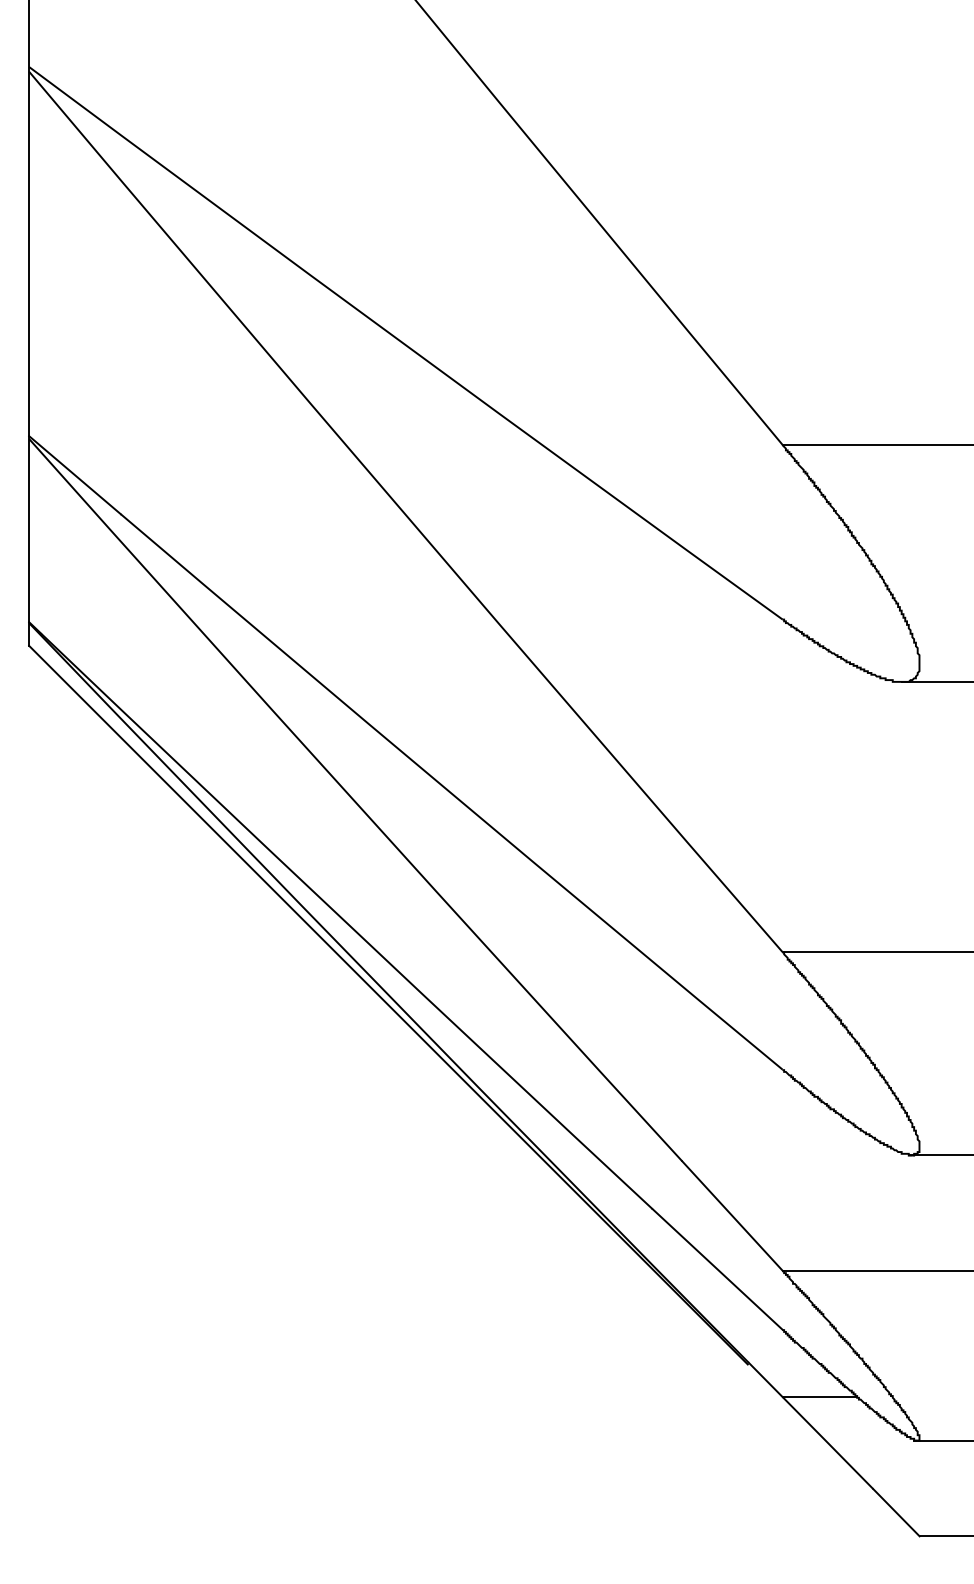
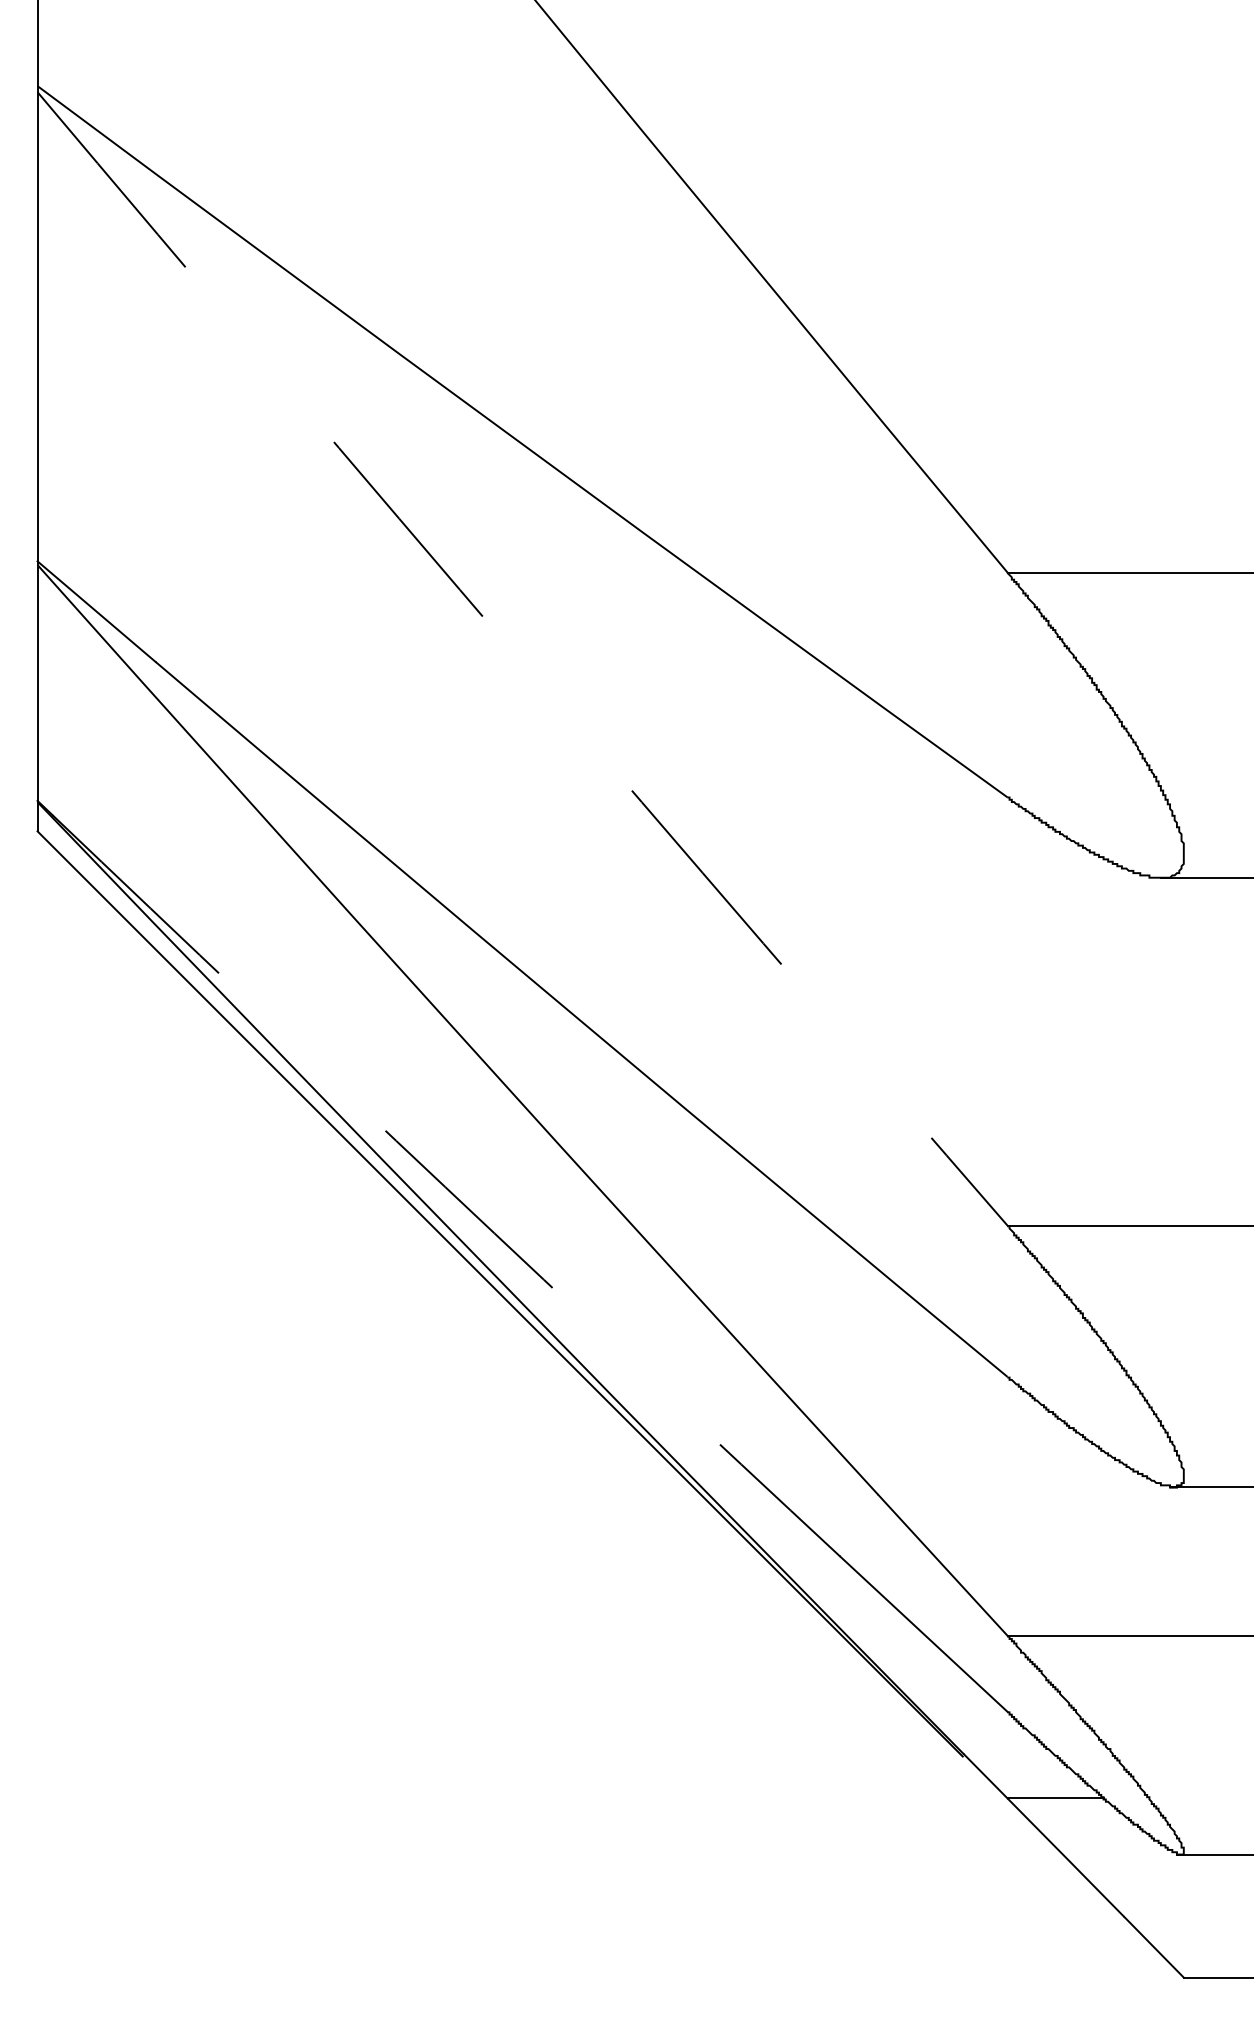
arc: (404, 513) -> (520, 660), solid -> dashed
arc: (346, 922) -> (445, 1187), solid -> dashed

